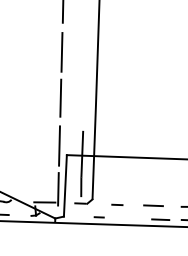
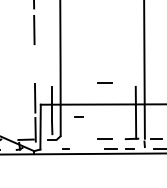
line: (60, 96) -> (34, 62), removed
line: (155, 128) -> (104, 82), added
line: (116, 204) -> (78, 116), moved

